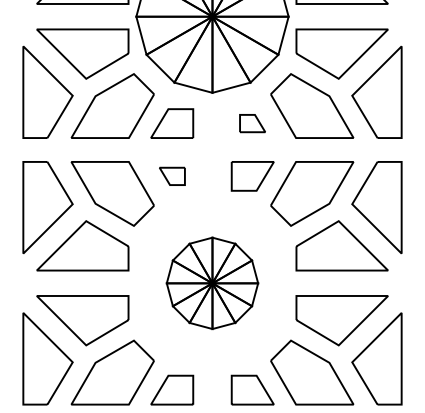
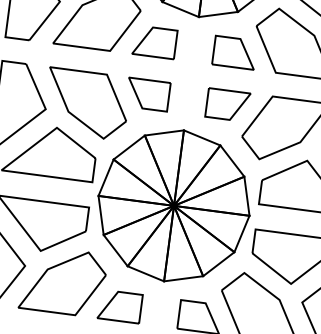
part: (252, 123) -> (234, 52), size x1.67
part: (172, 176) -> (148, 94), size x1.67
part: (212, 283) -> (174, 206), size x1.67

